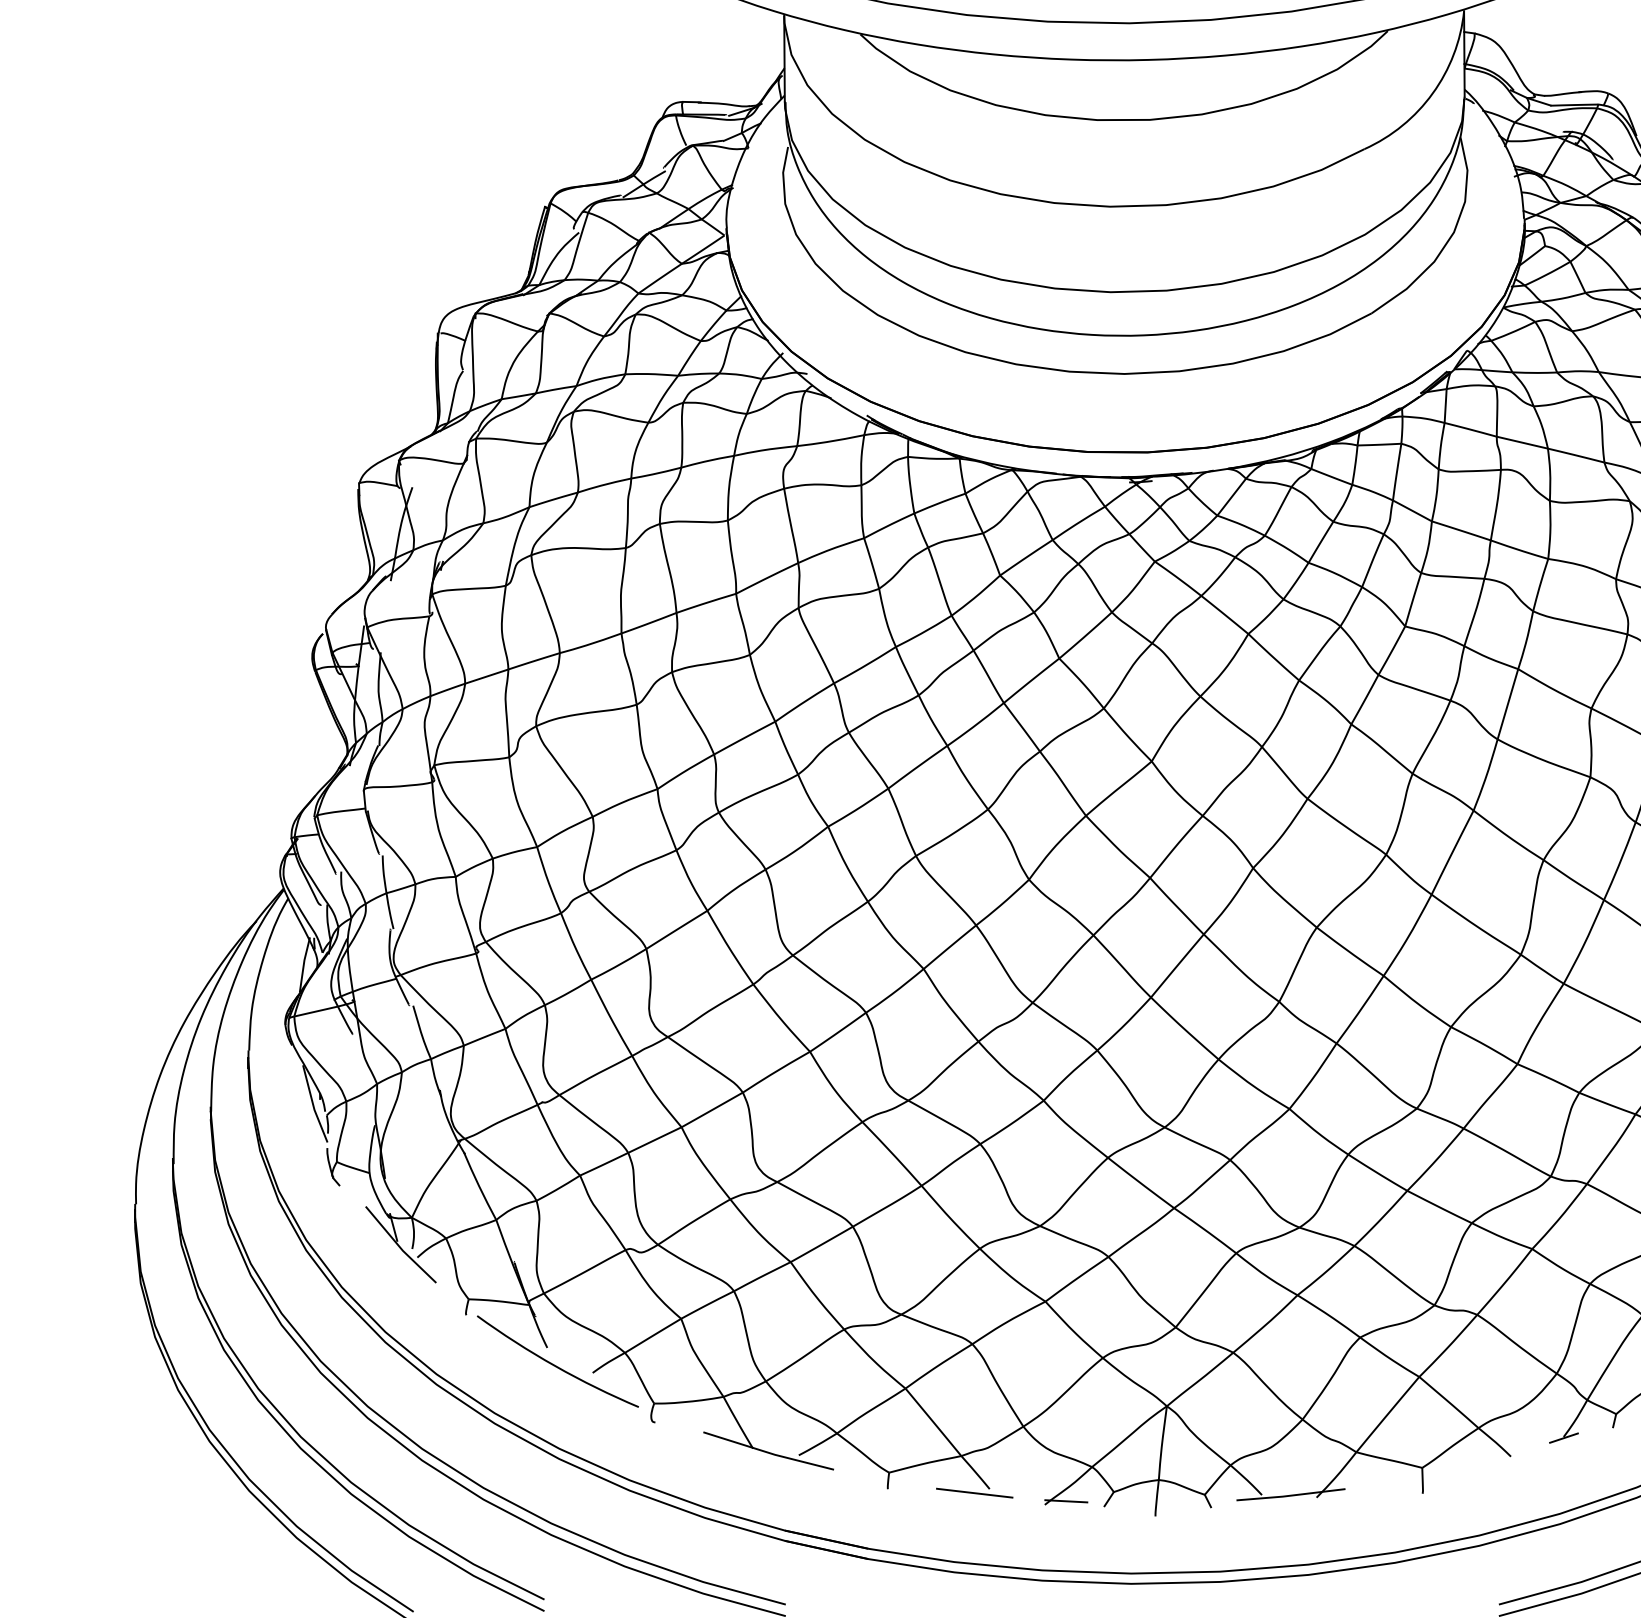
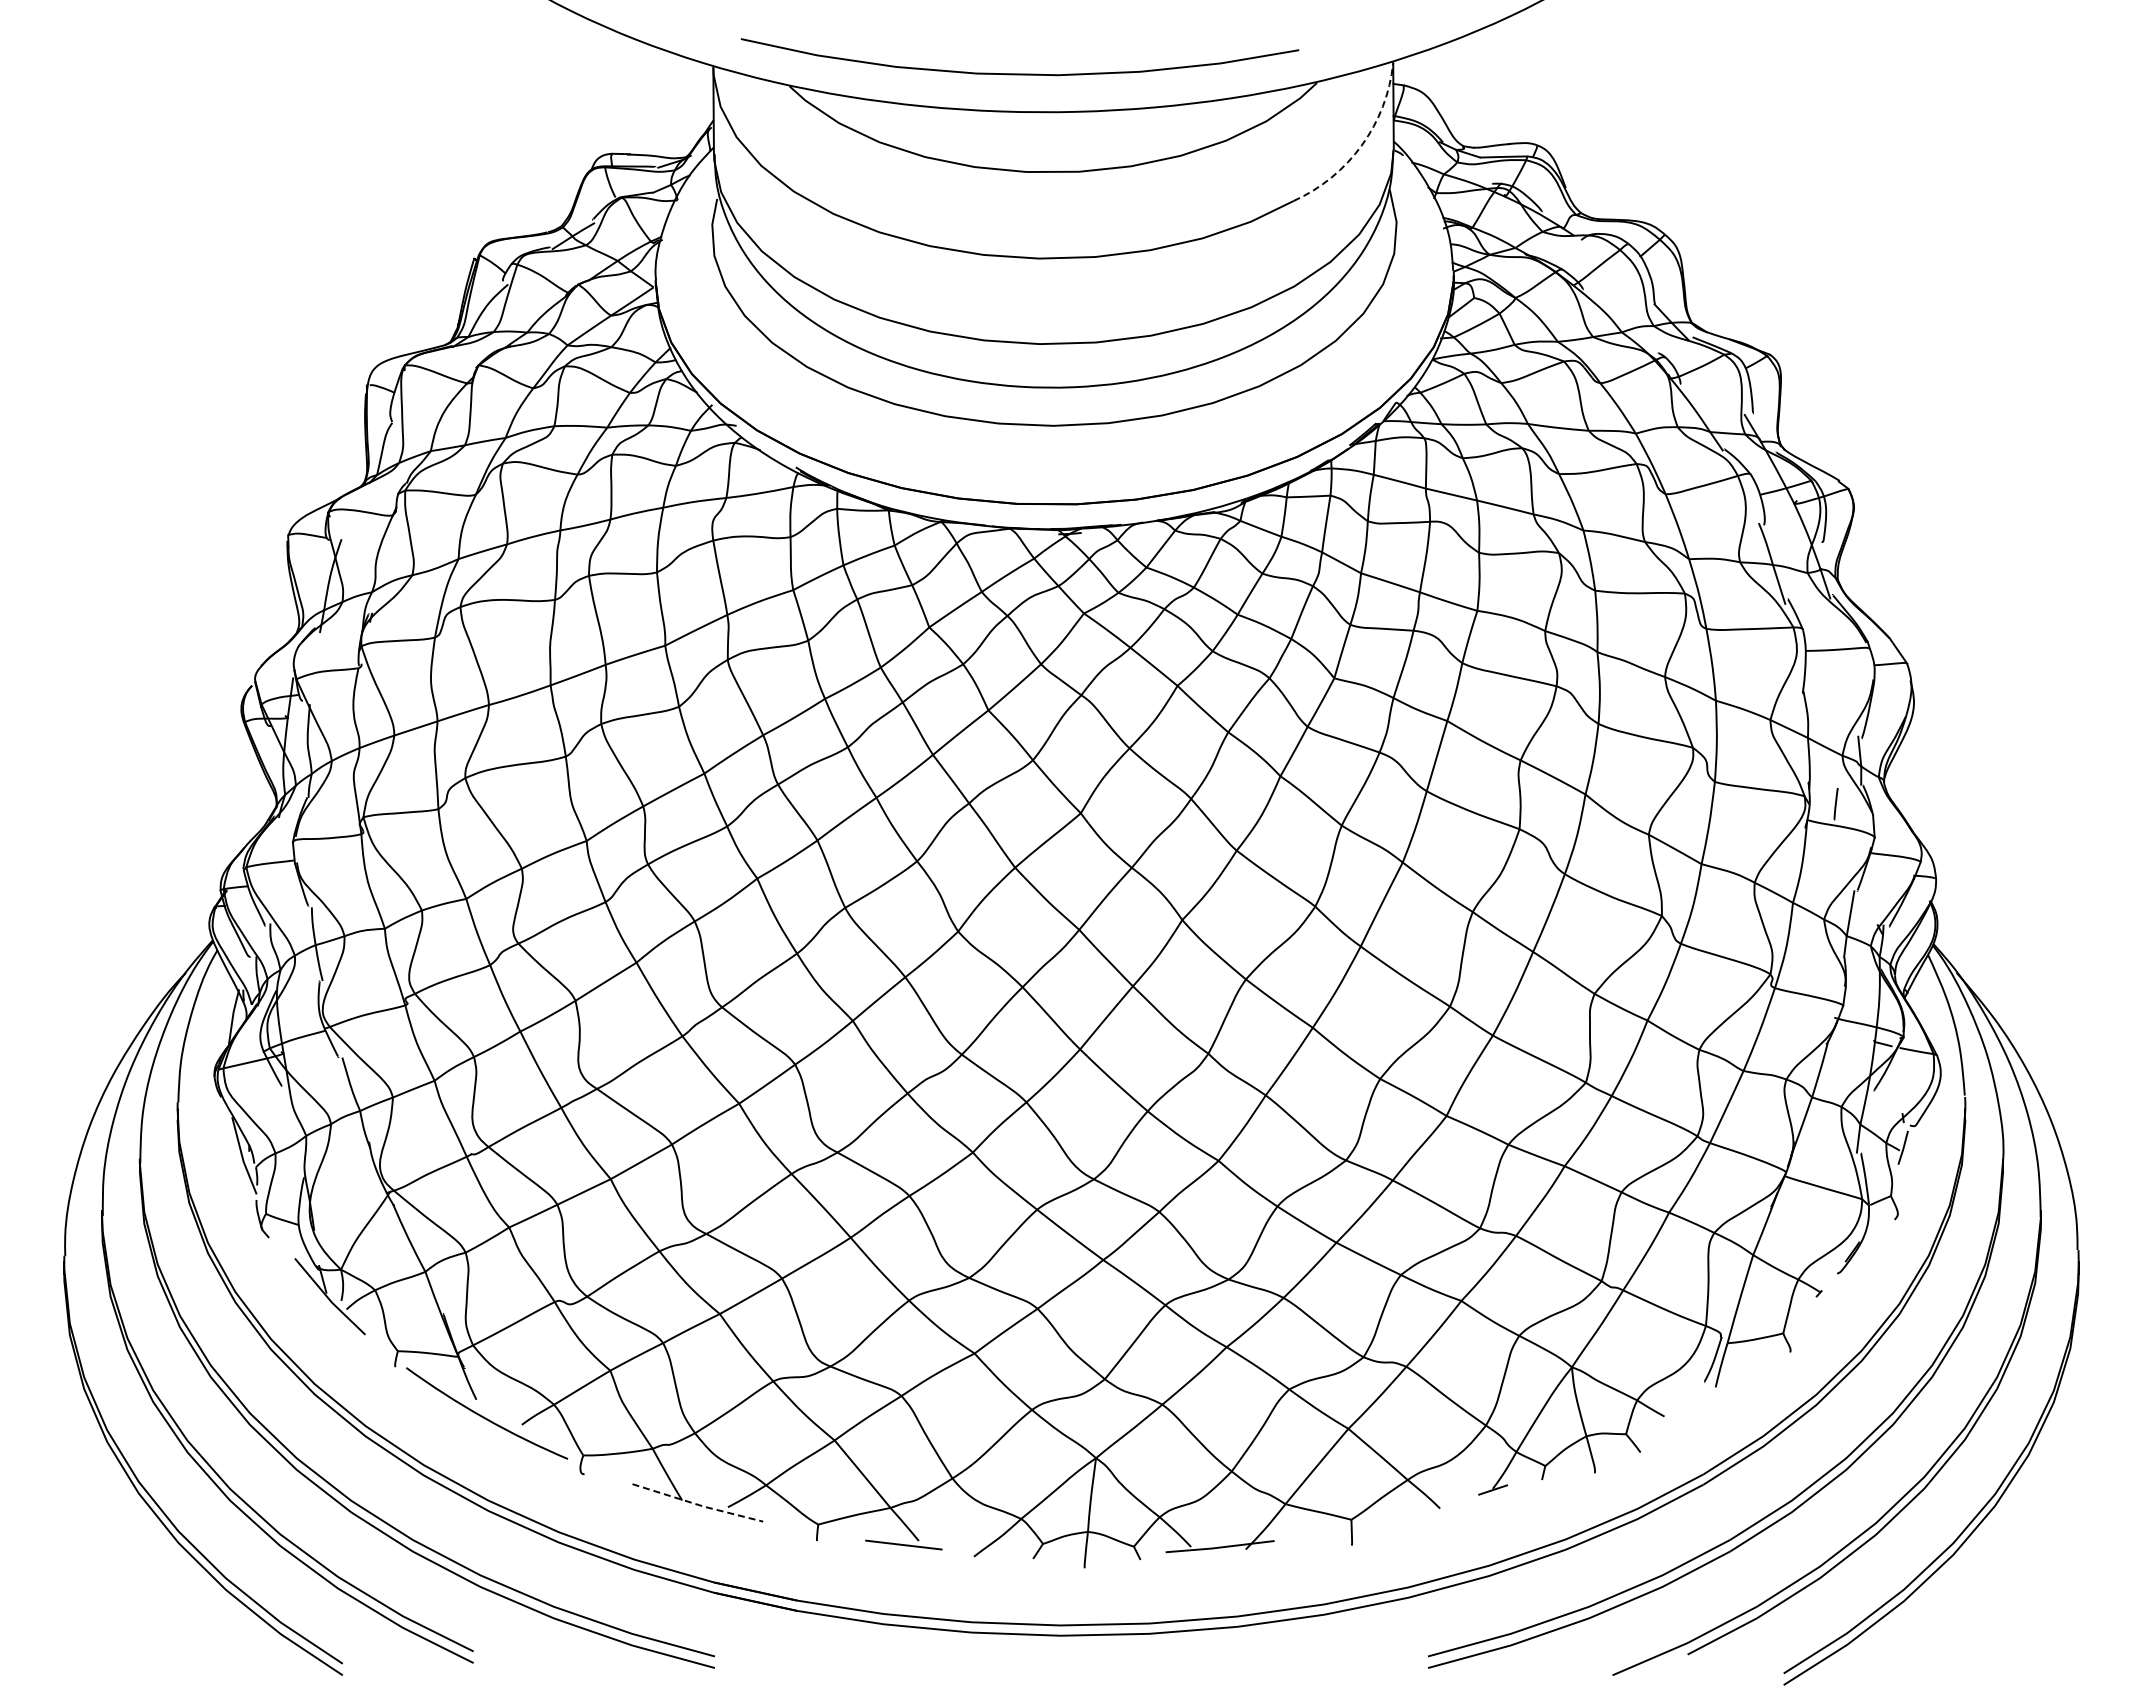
arc: (1432, 93) -> (1361, 145), solid -> dashed
line: (768, 1452) -> (697, 1504), solid -> dashed
line: (1066, 1501) -> (995, 1553), removed

